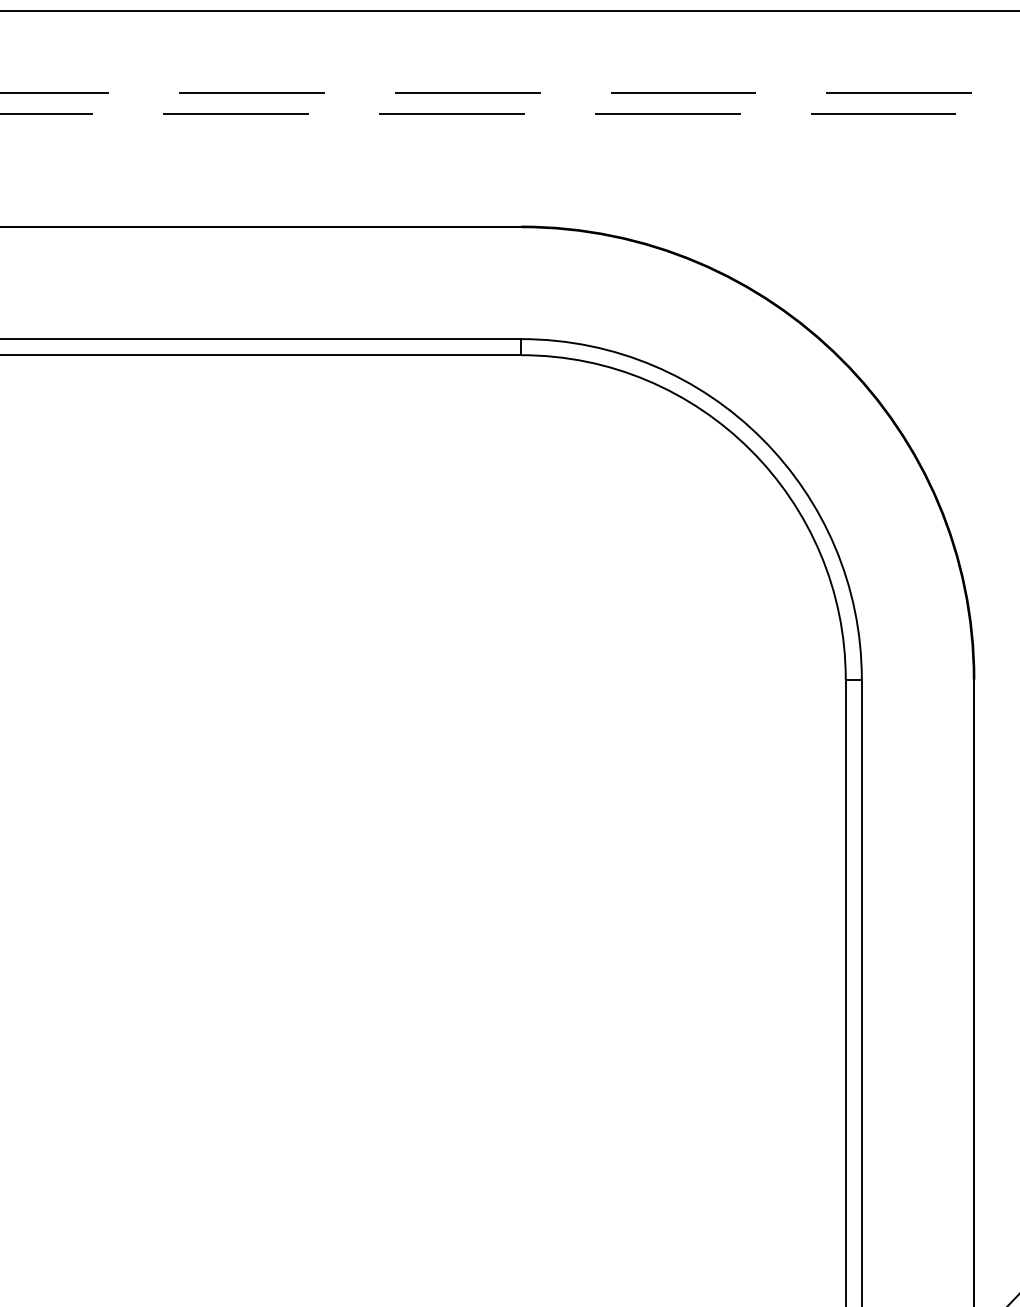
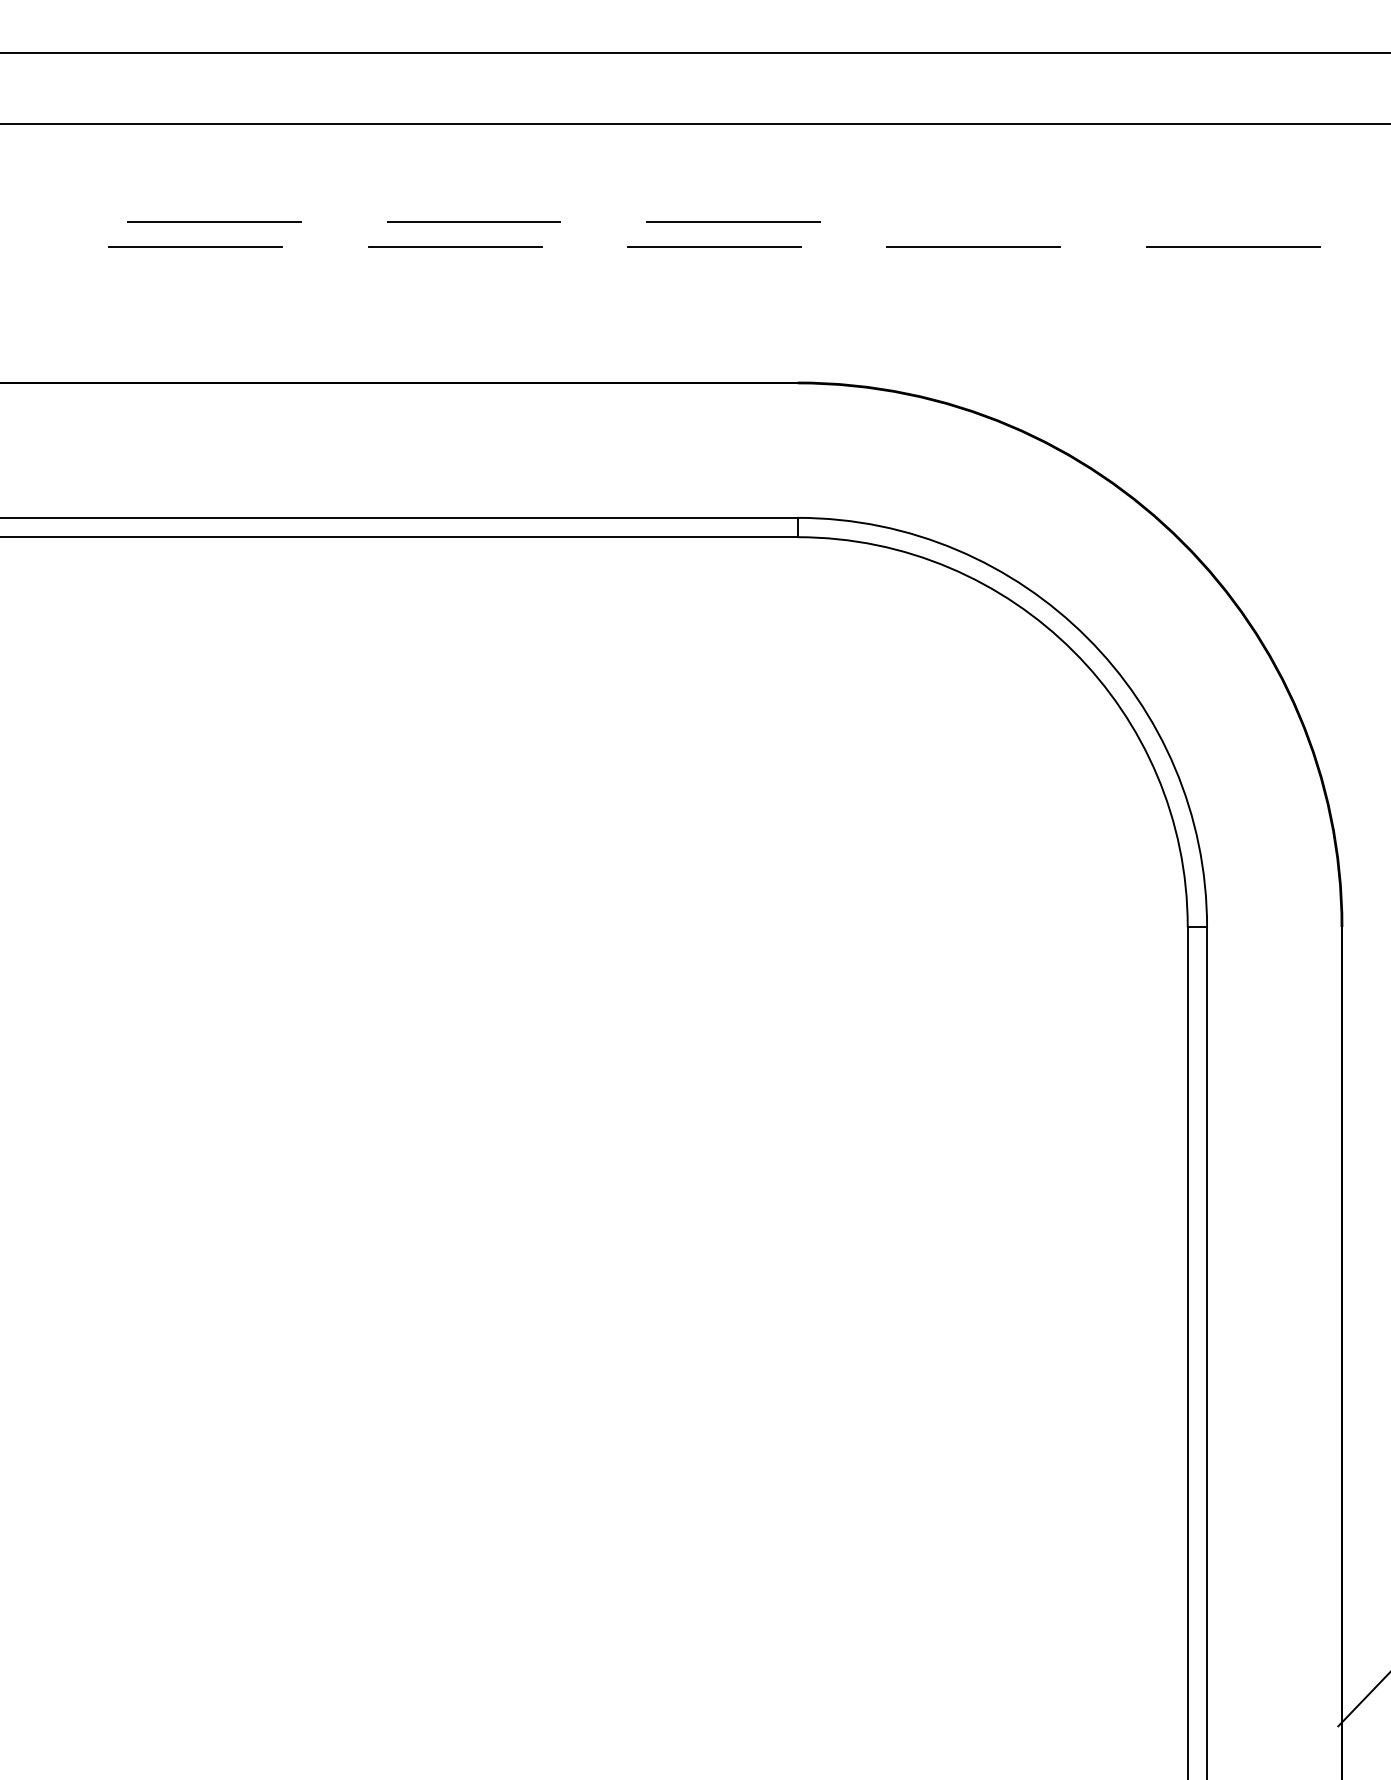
line: (683, 92) -> (992, 221), removed
line: (898, 92) -> (1251, 221), removed

